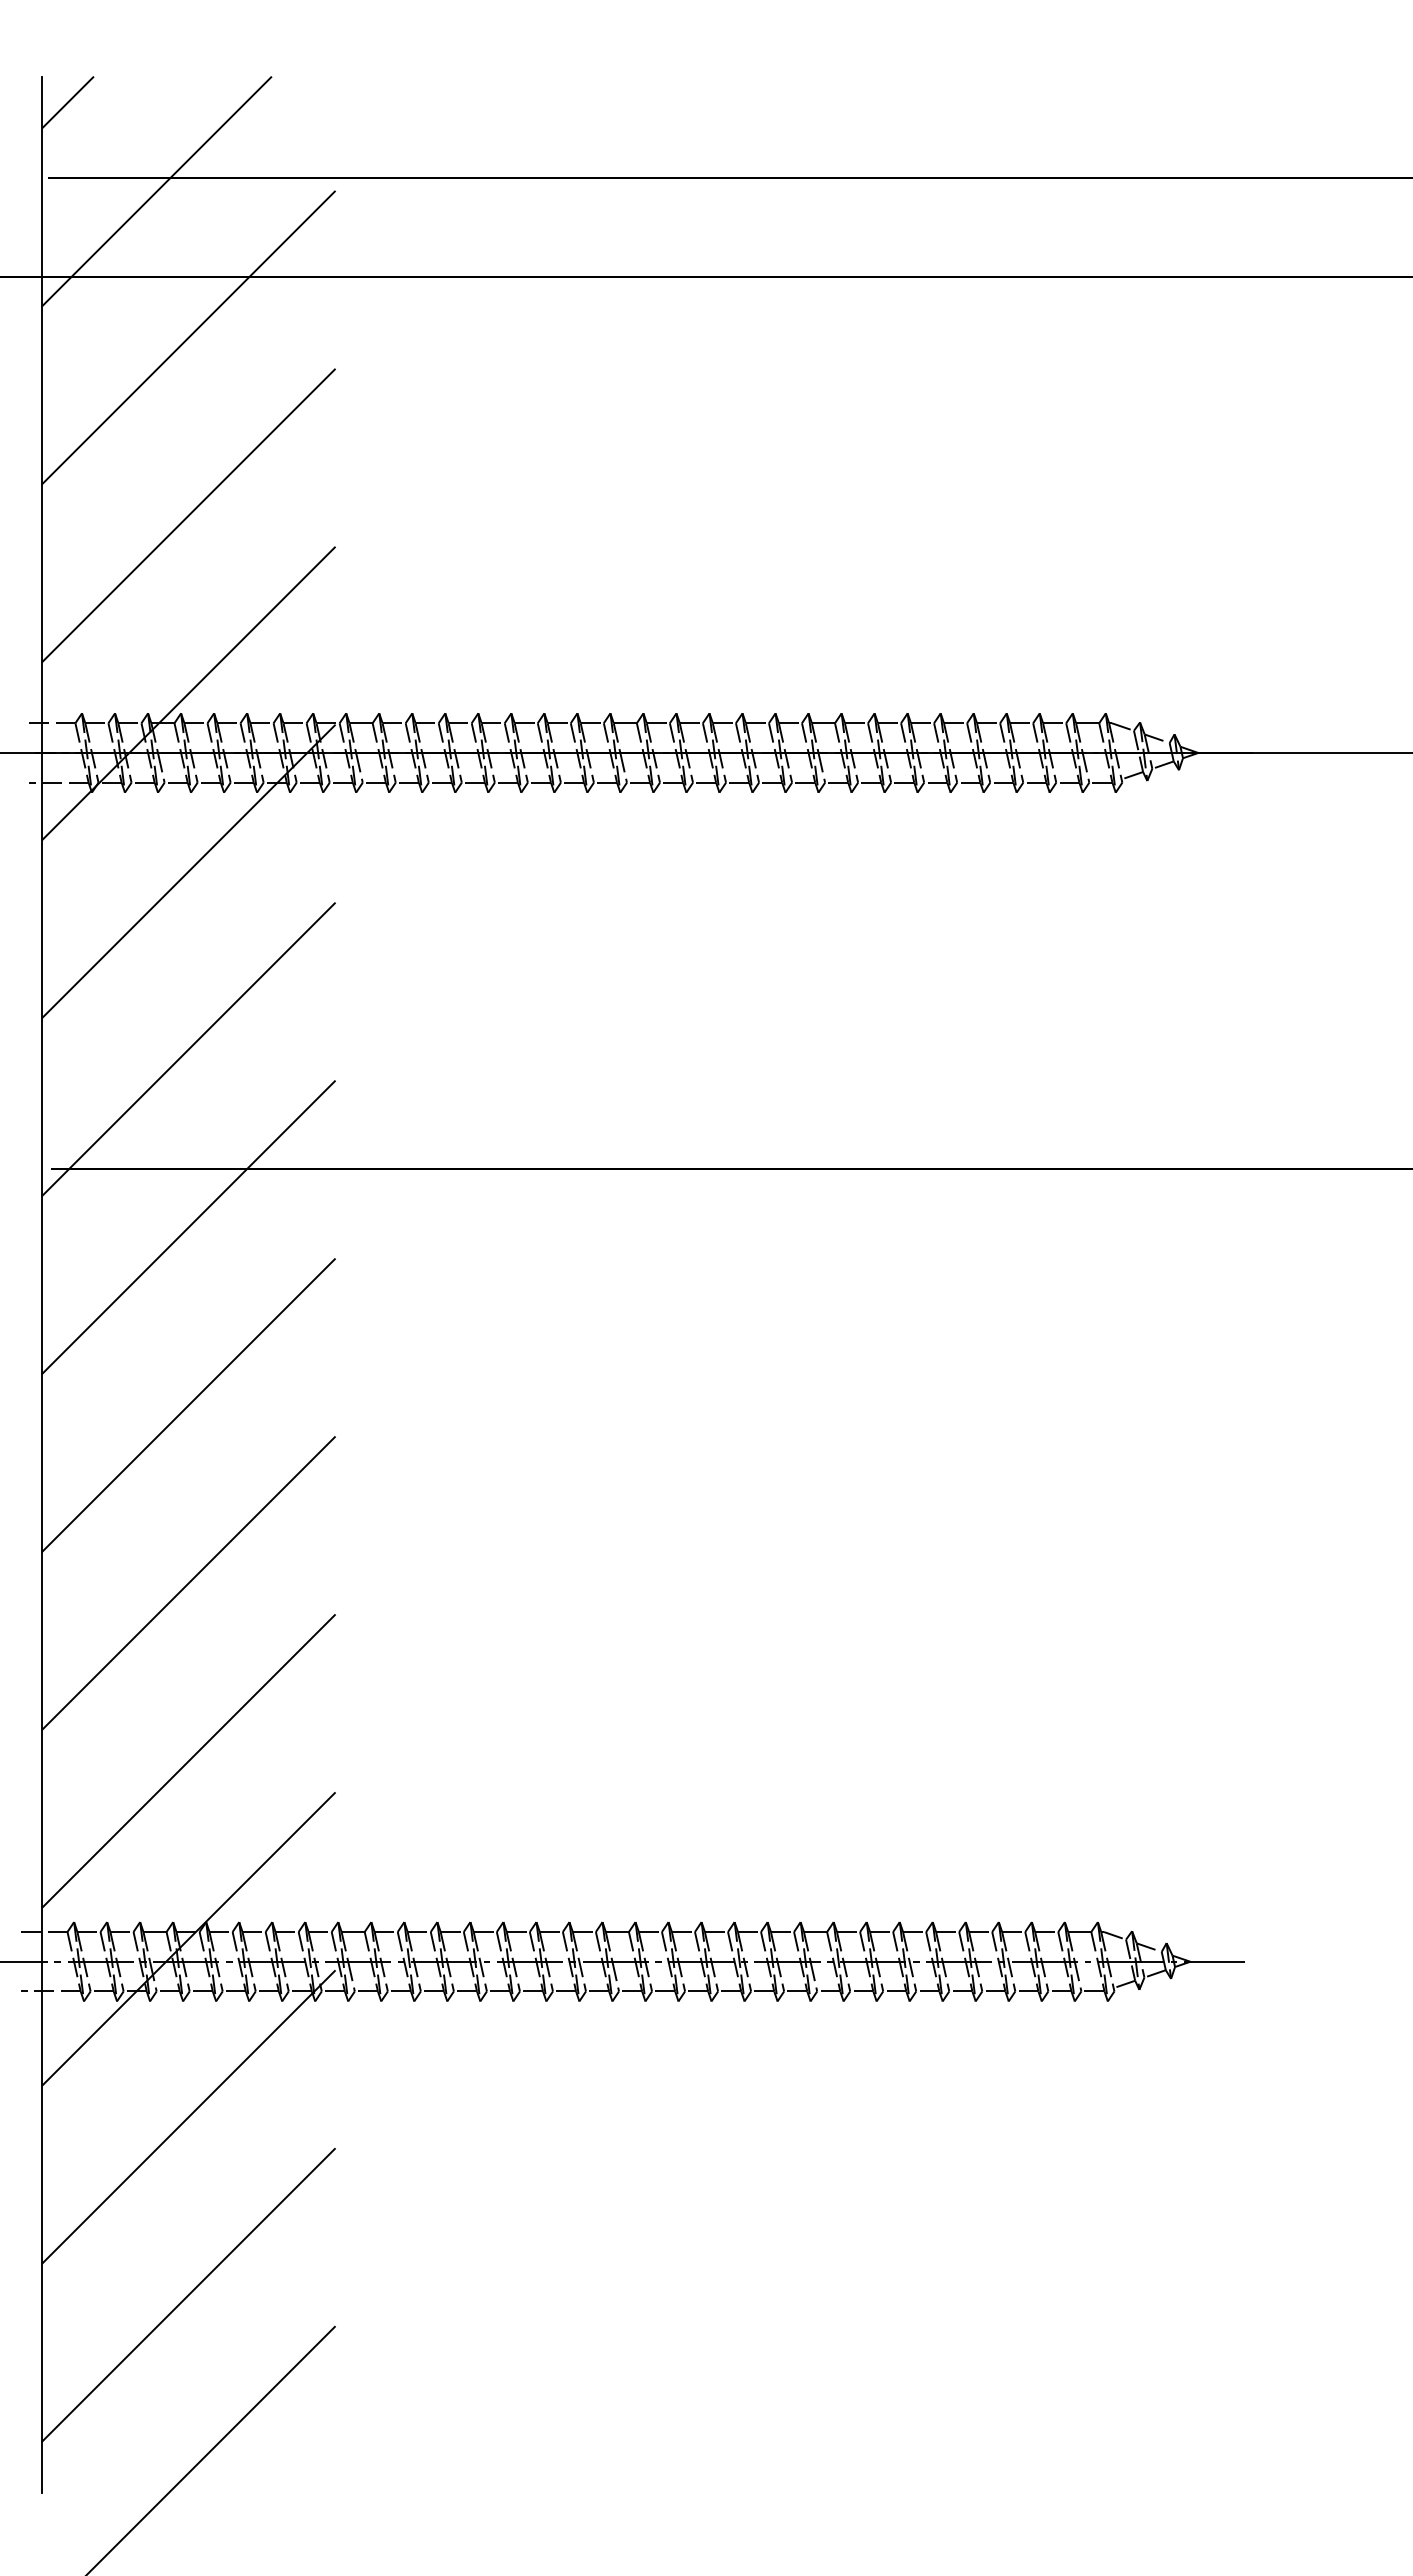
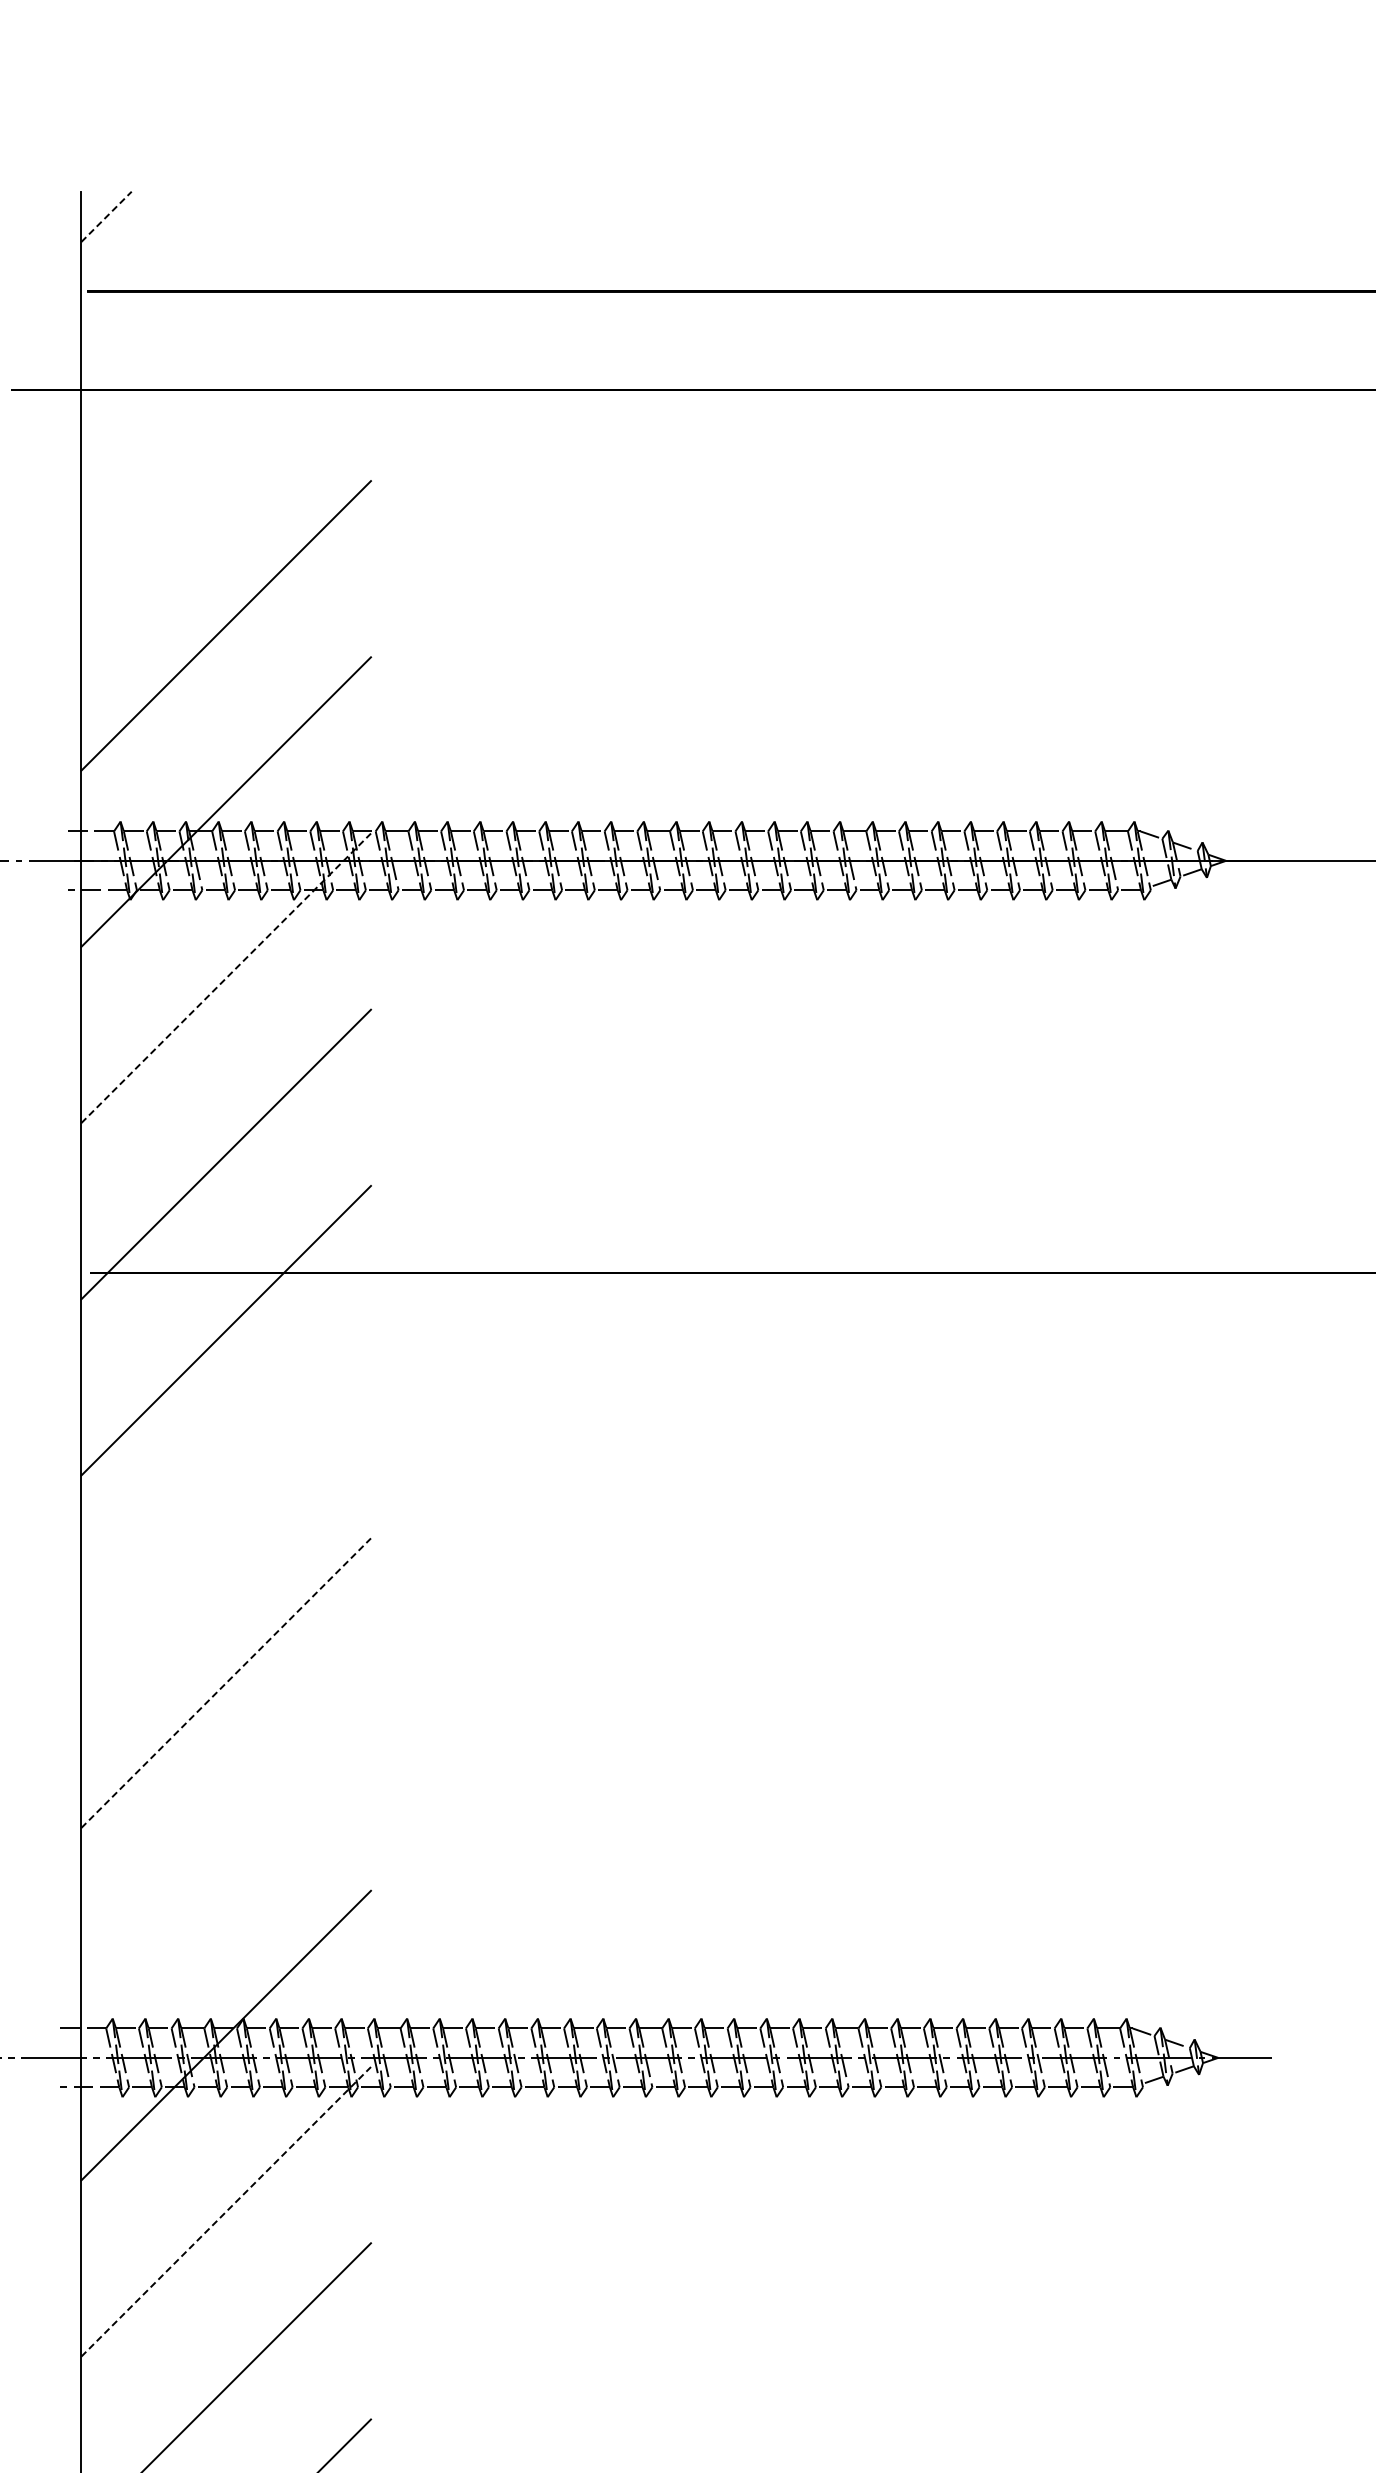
line: (67, 102) -> (106, 216), solid -> dashed
line: (156, 191) -> (194, 304), removed
line: (188, 337) -> (226, 449), removed
line: (188, 871) -> (226, 978), solid -> dashed
line: (188, 1405) -> (226, 1507), removed
line: (188, 1583) -> (226, 1683), solid -> dashed
line: (188, 1761) -> (226, 1859), removed
line: (188, 2117) -> (226, 2212), solid -> dashed

